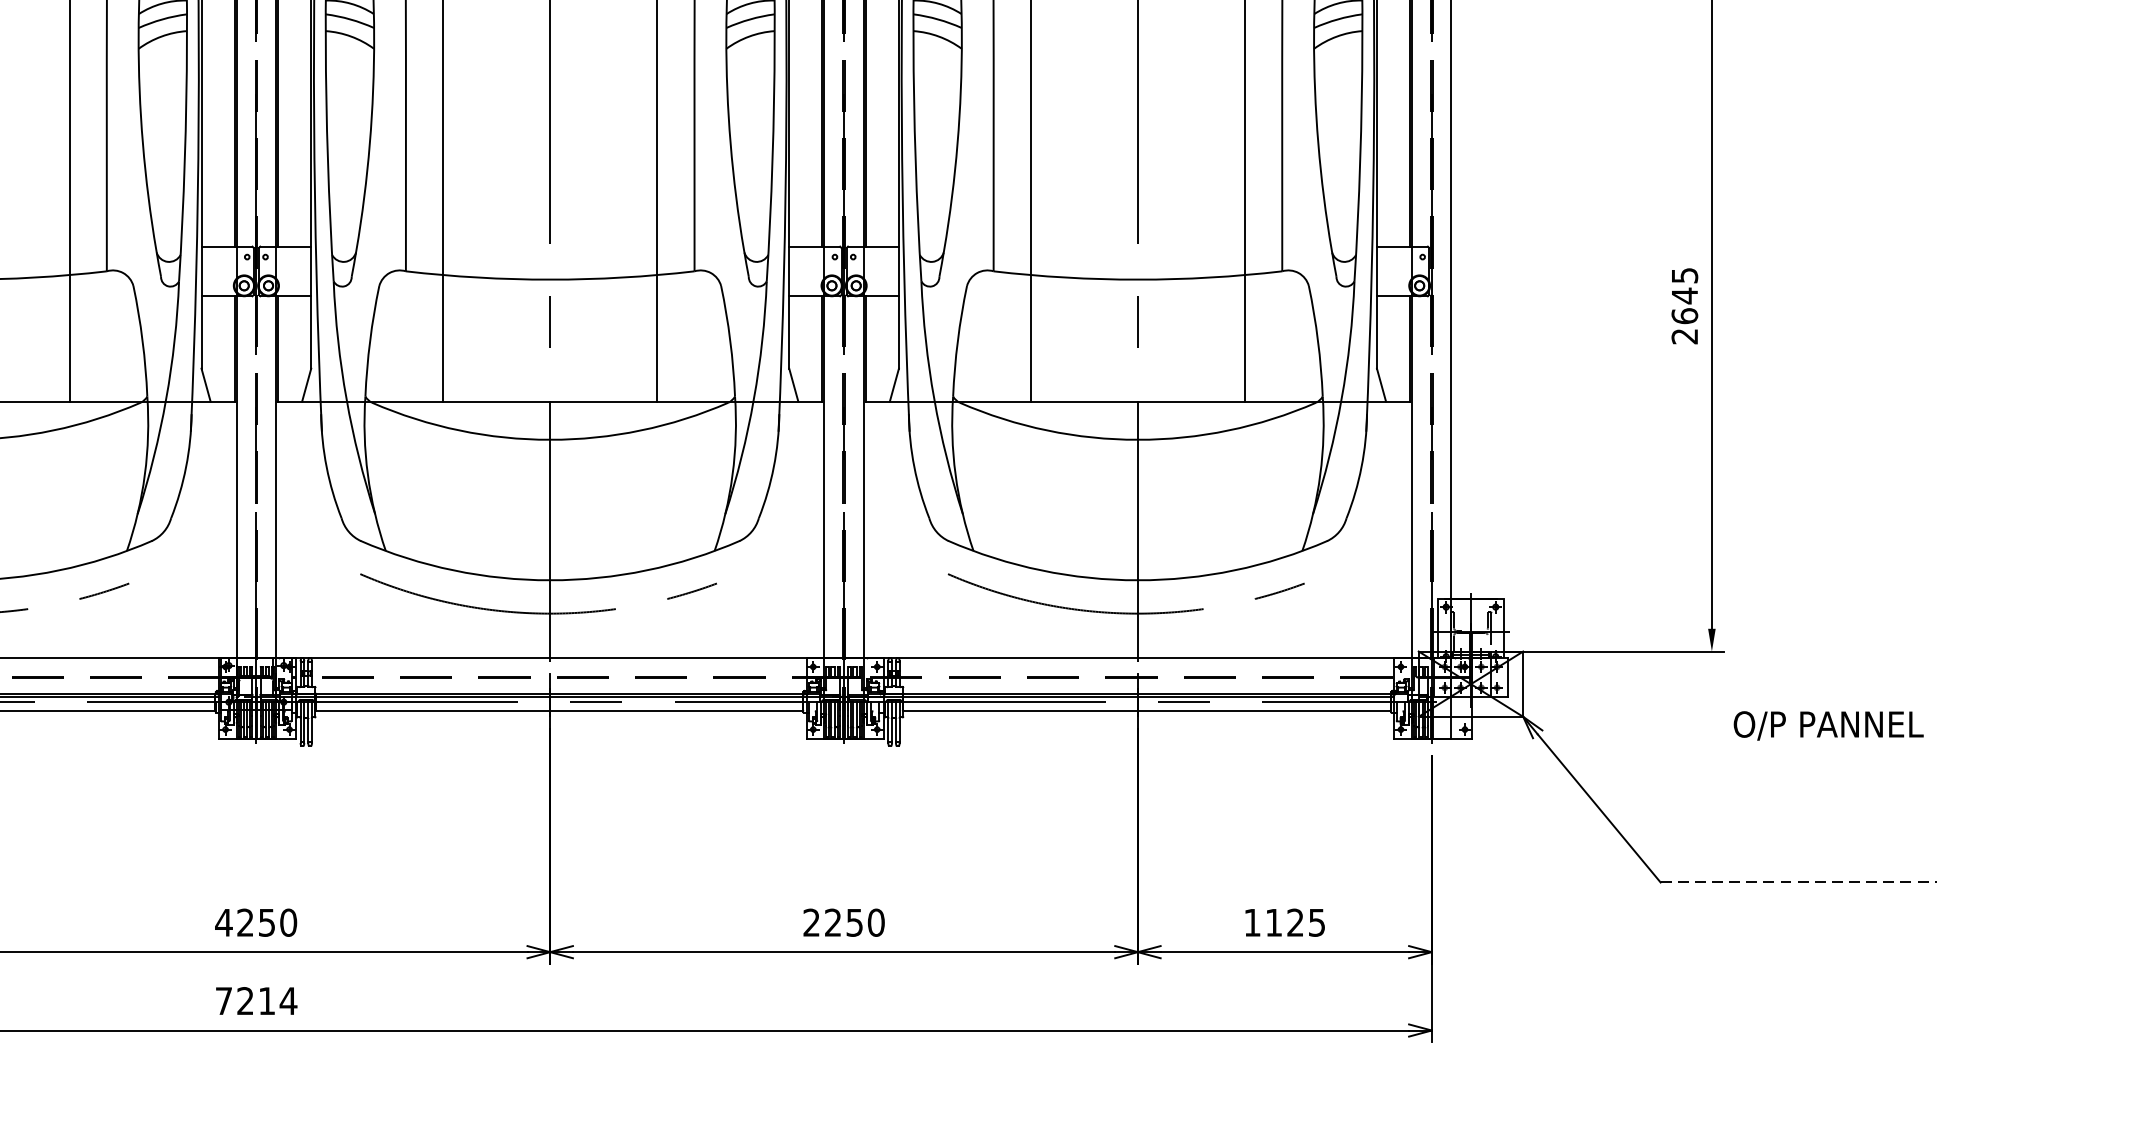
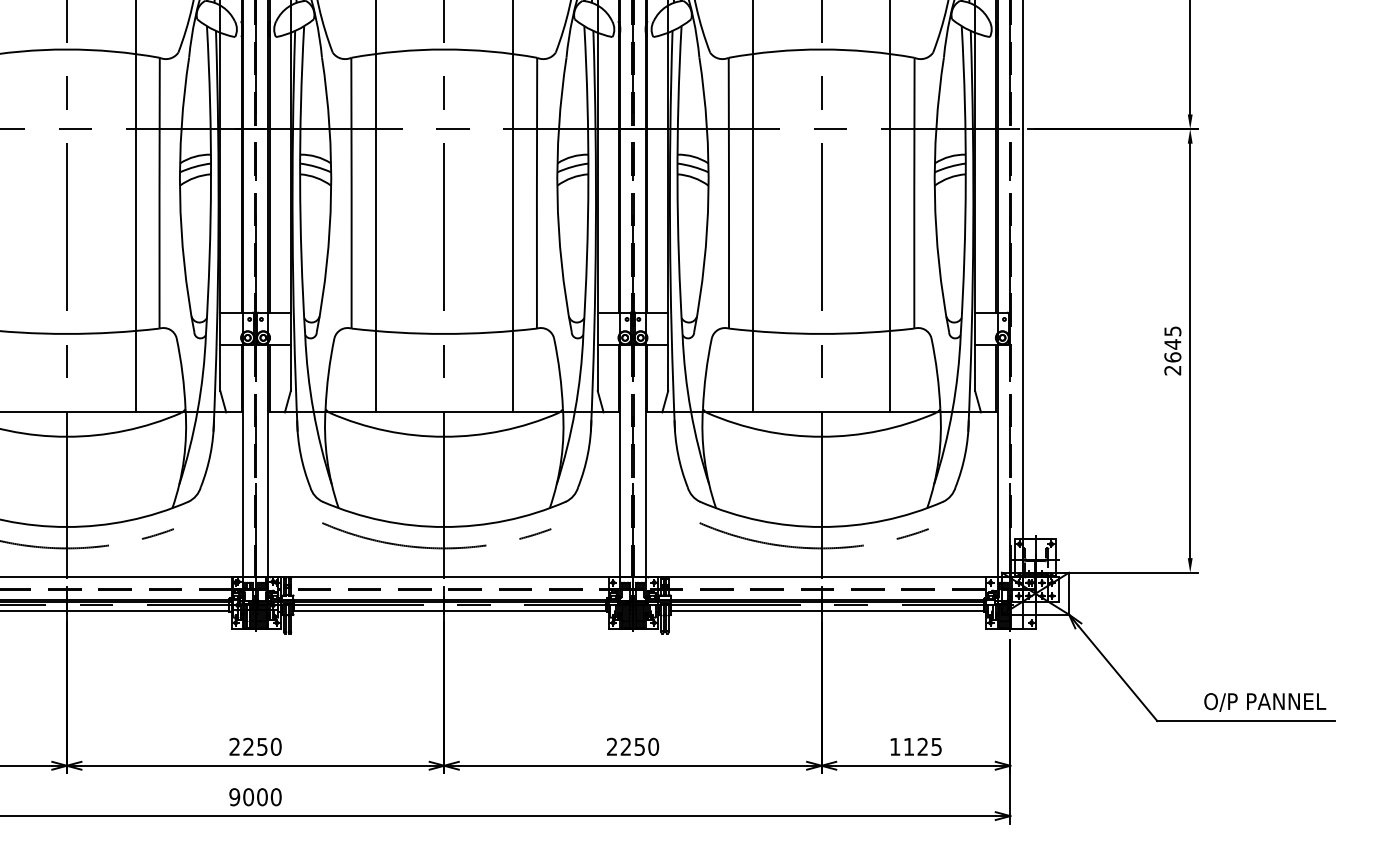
text: (1829, 725) -> (1265, 702), moved
line: (1799, 883) -> (1246, 721), dashed -> solid
text: (223, 922) -> (234, 746), 4250 -> 2250
text: (256, 1001) -> (255, 797), 7214 -> 9000

